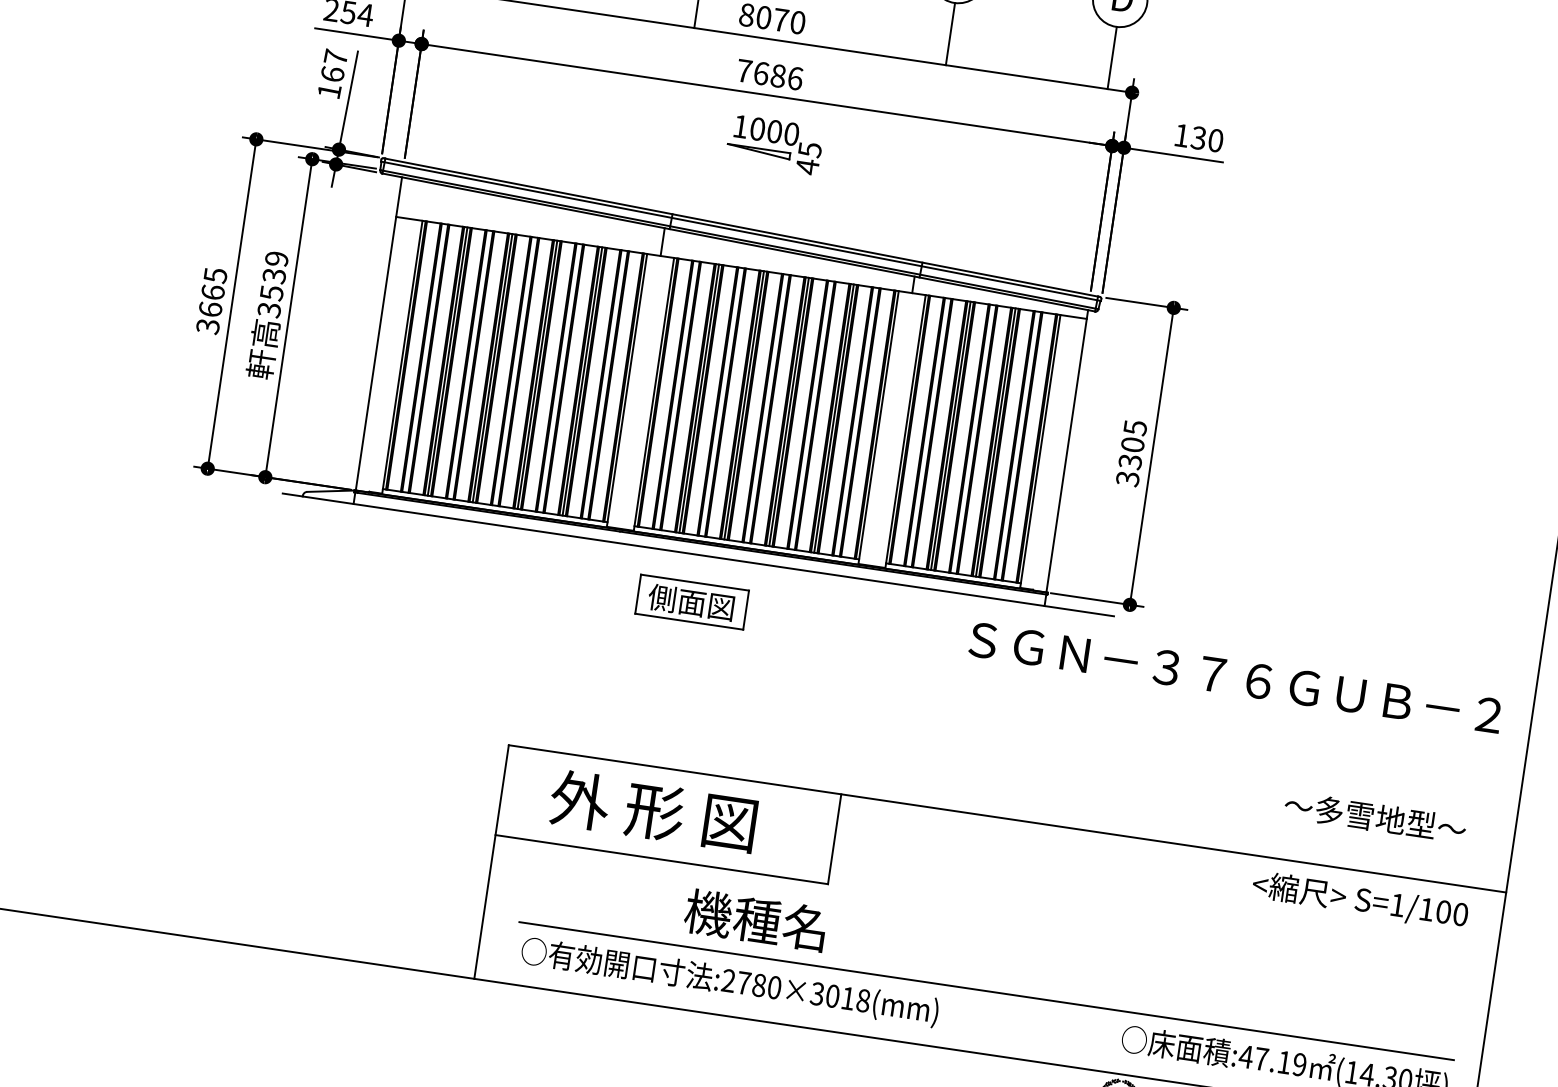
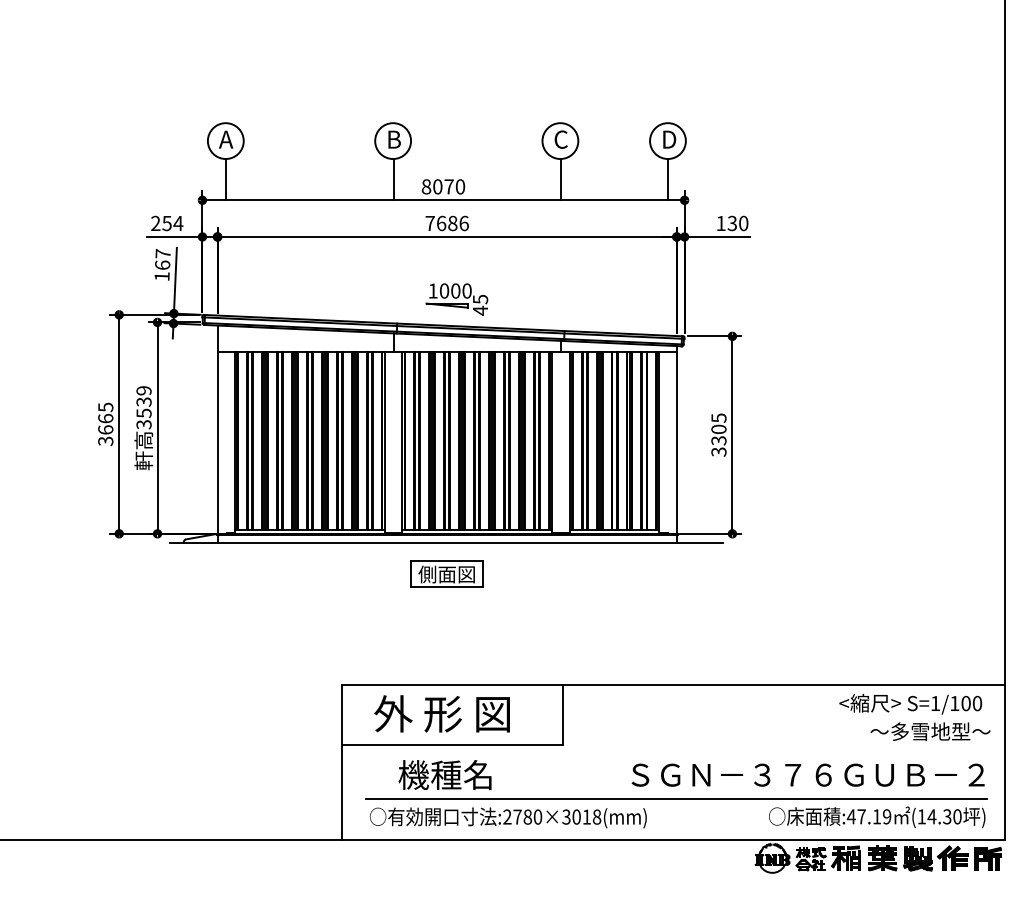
part: (773, 144) -> (456, 299), moved
text: (1234, 676) -> (807, 774), moved
text: (1375, 817) -> (930, 731), moved
text: (754, 919) -> (444, 774), moved

